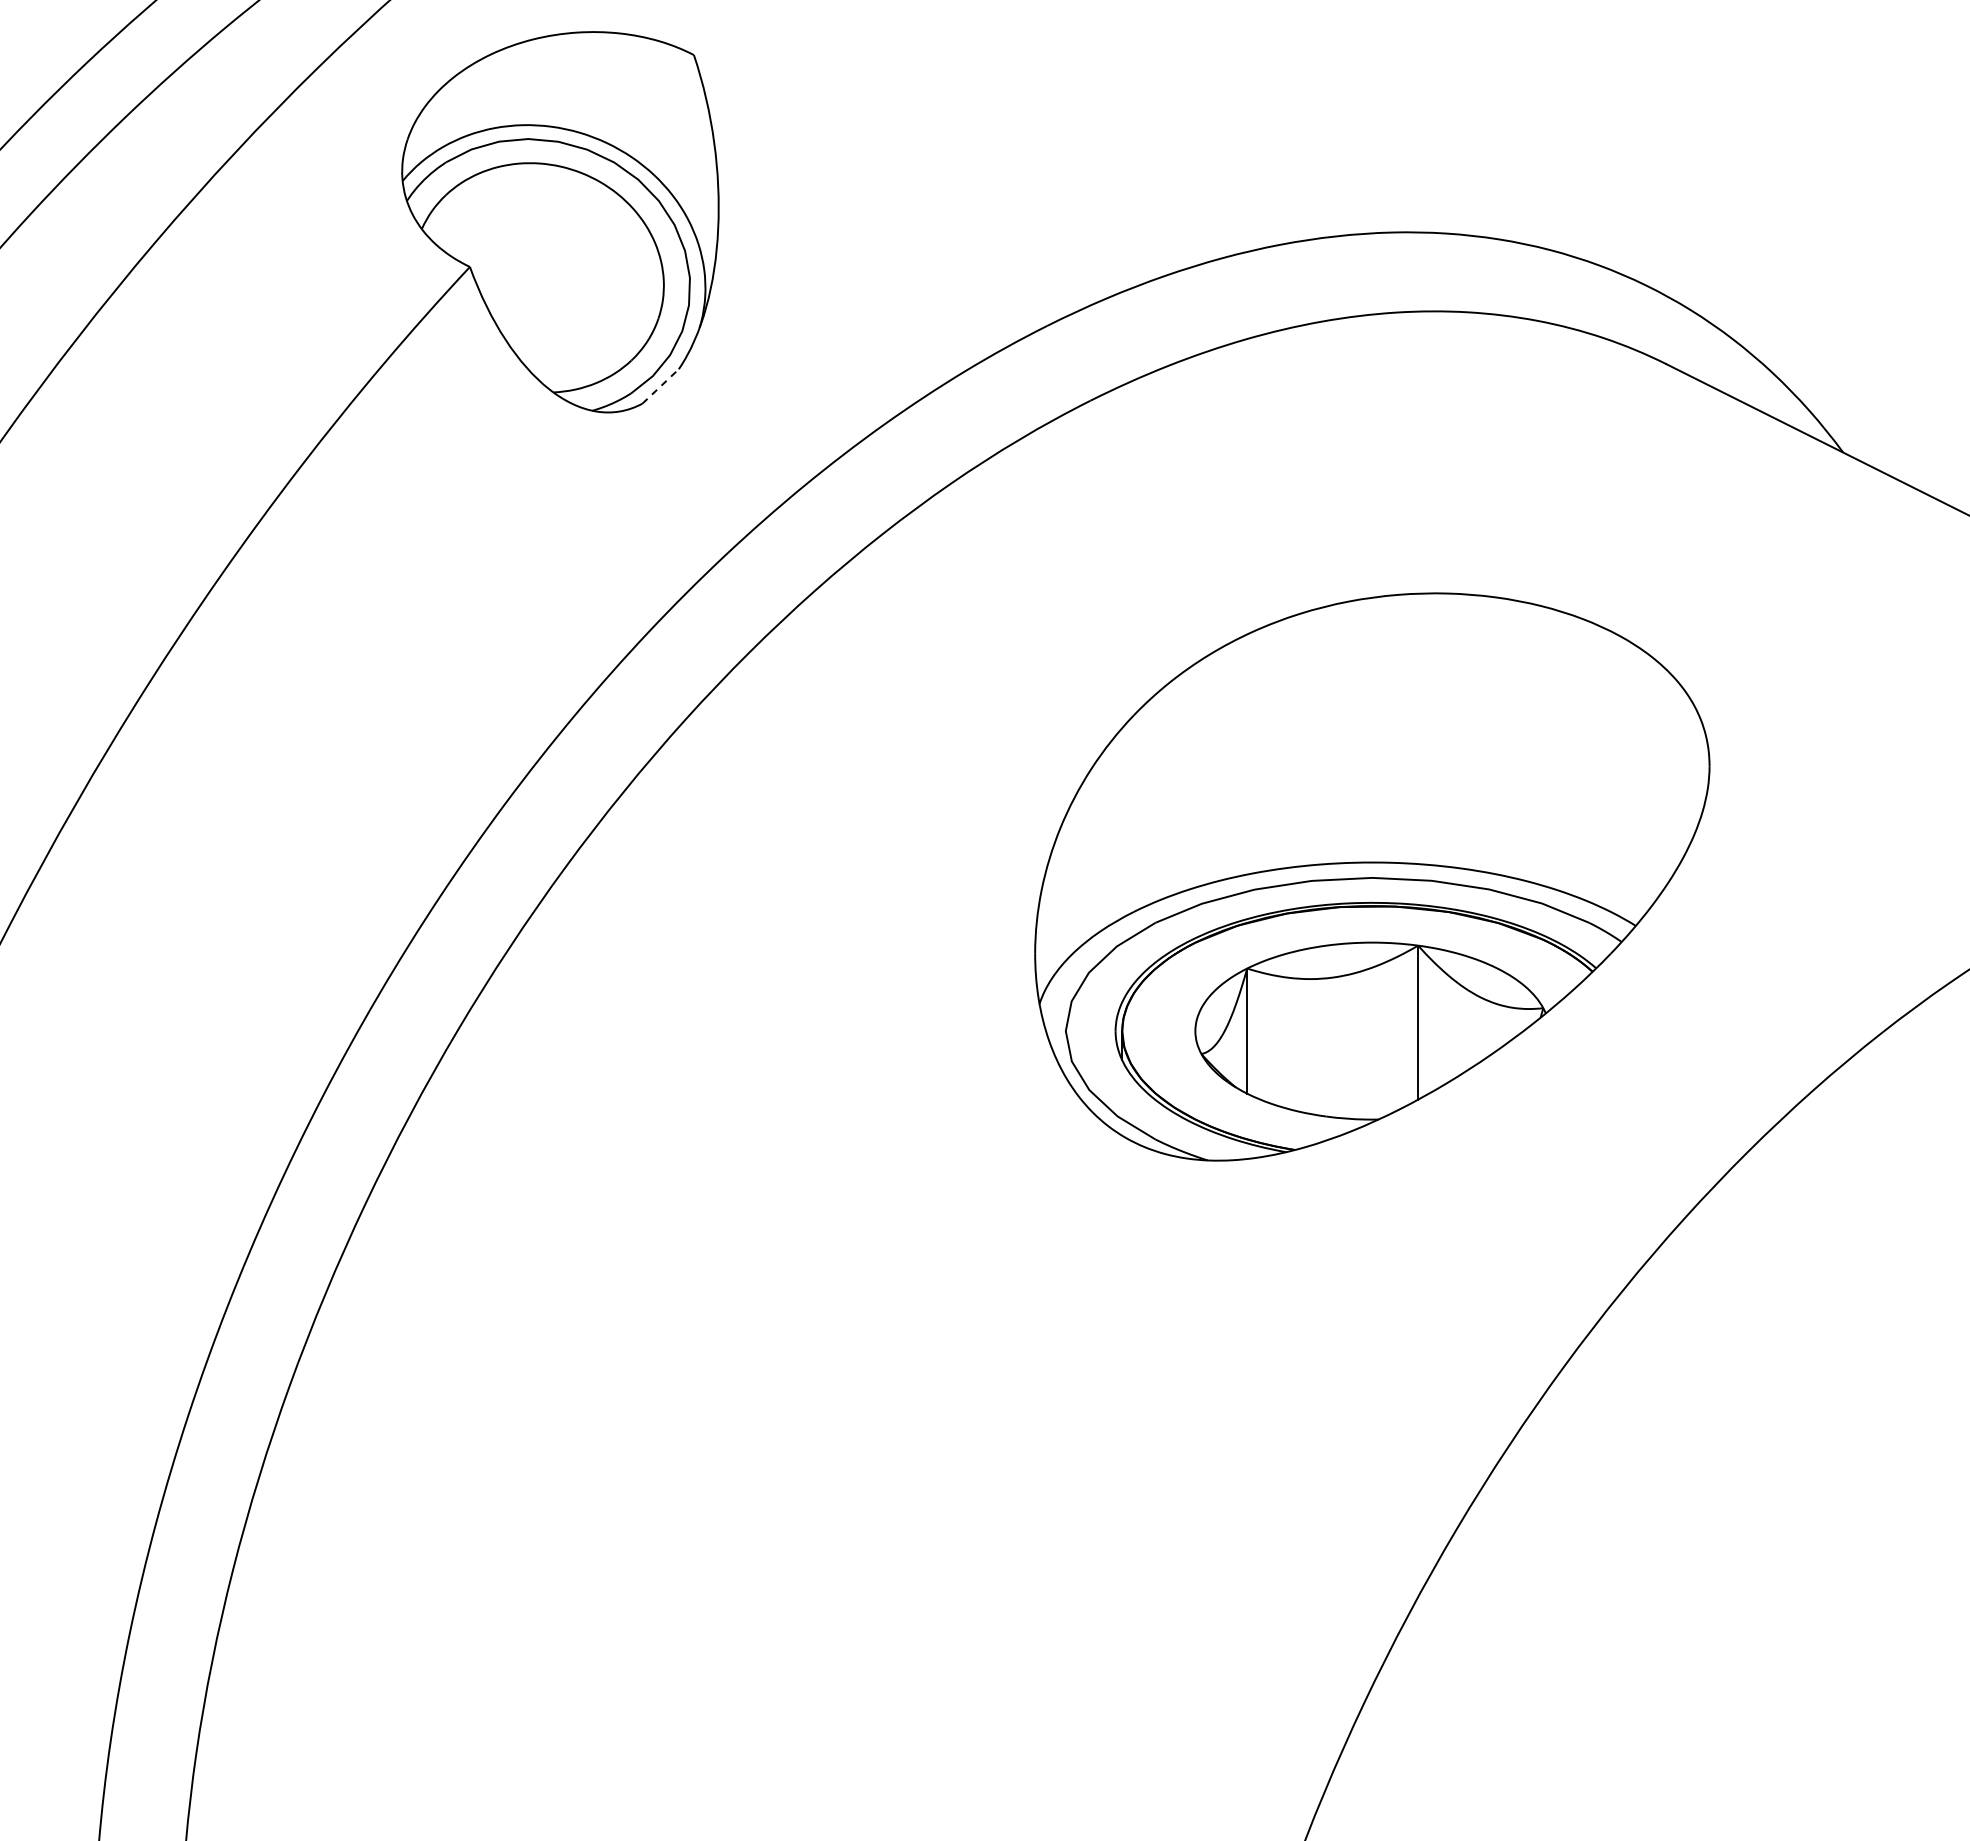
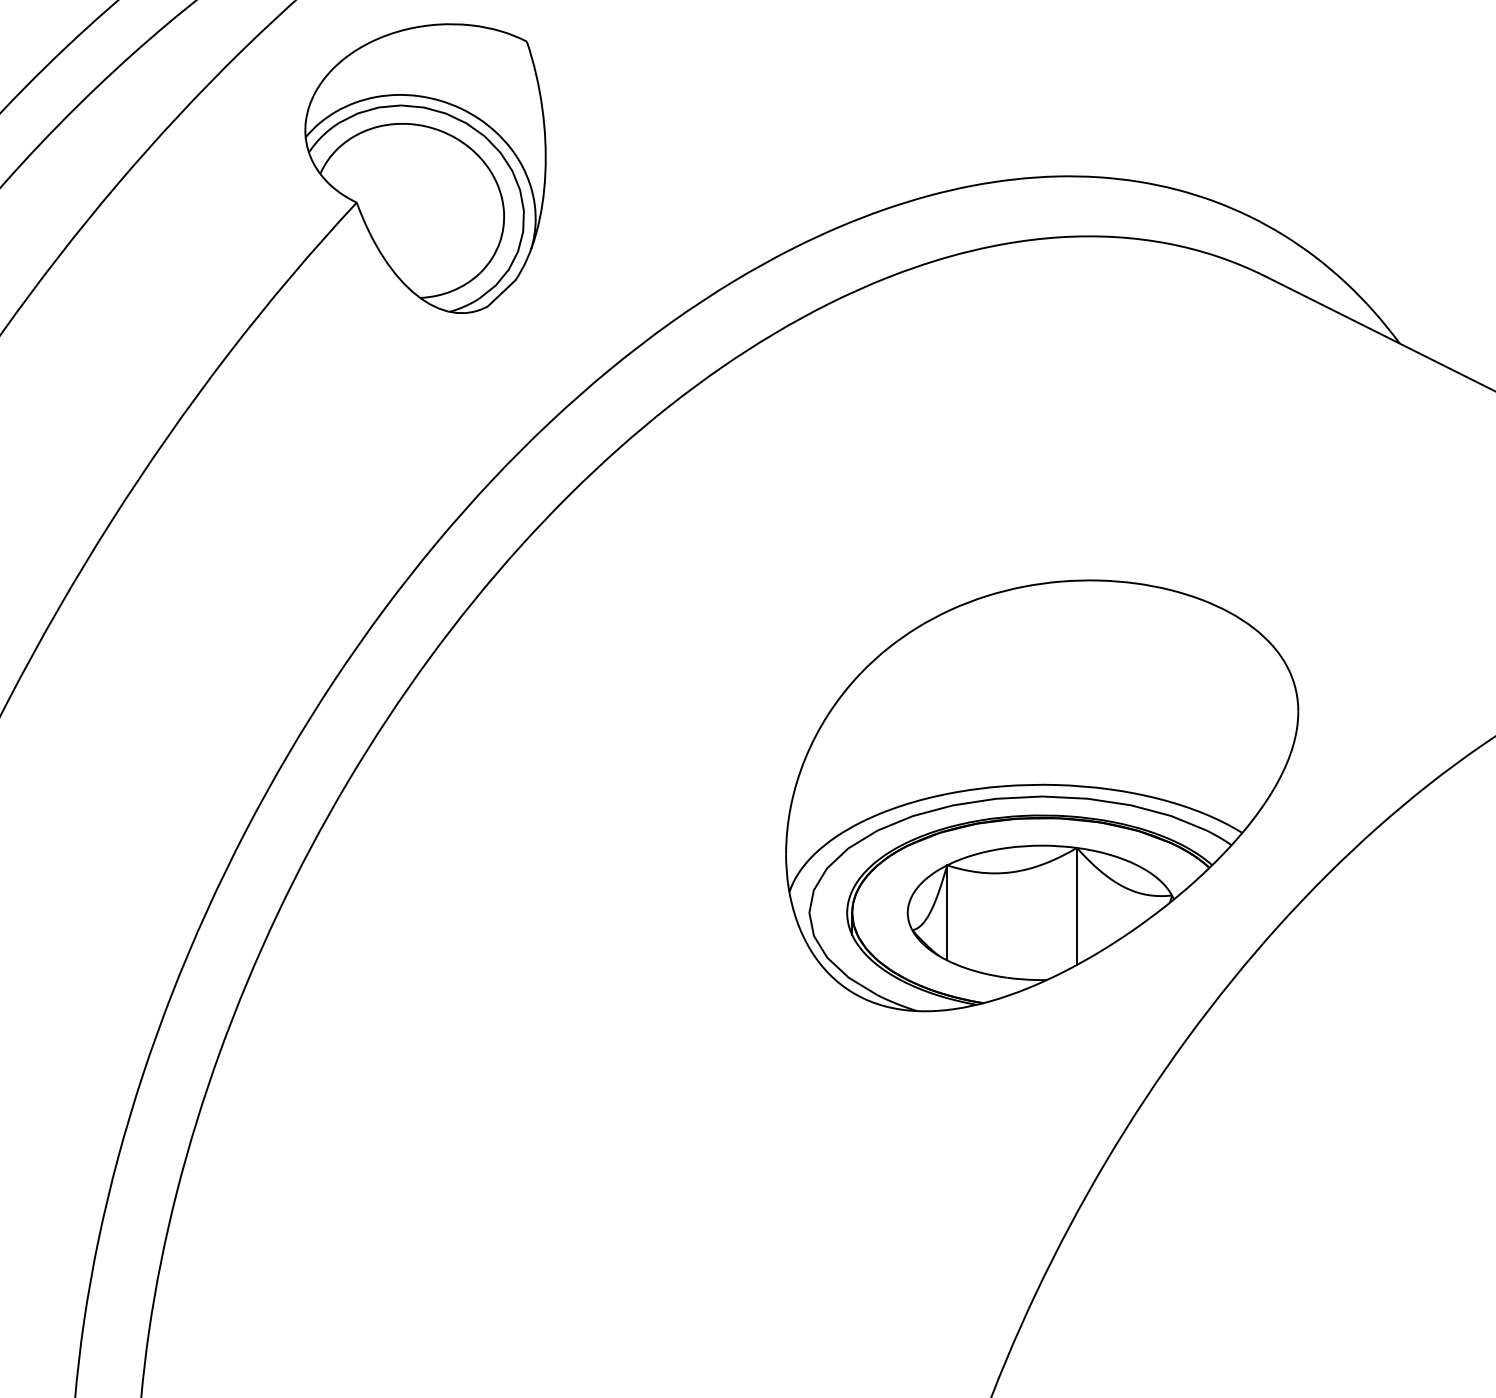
line: (660, 386) -> (501, 293), dashed -> solid
part: (1372, 876) -> (1042, 795), moved

